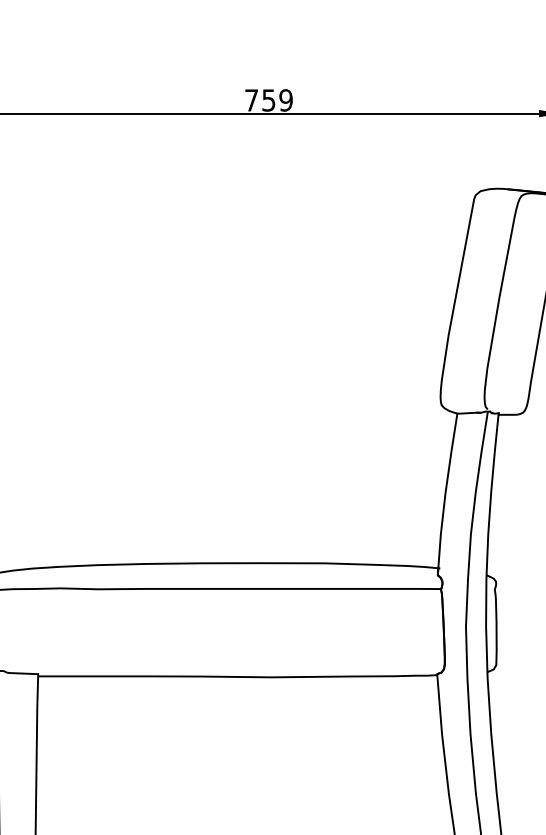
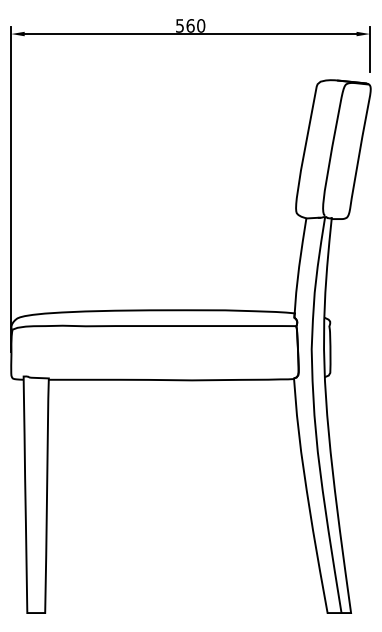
text: (268, 99) -> (190, 25), 759 -> 560

